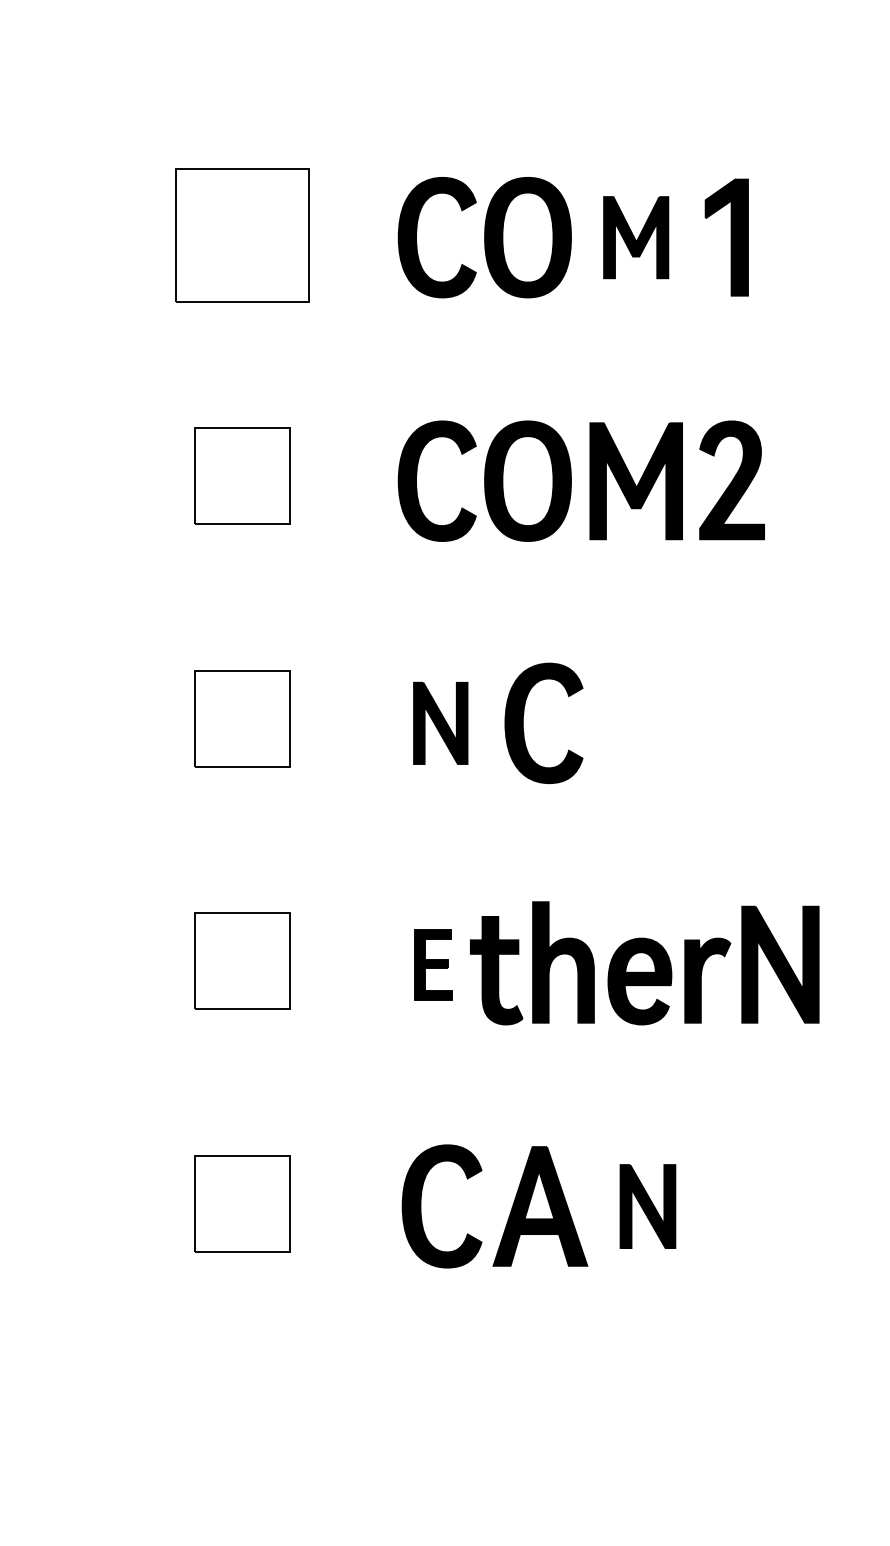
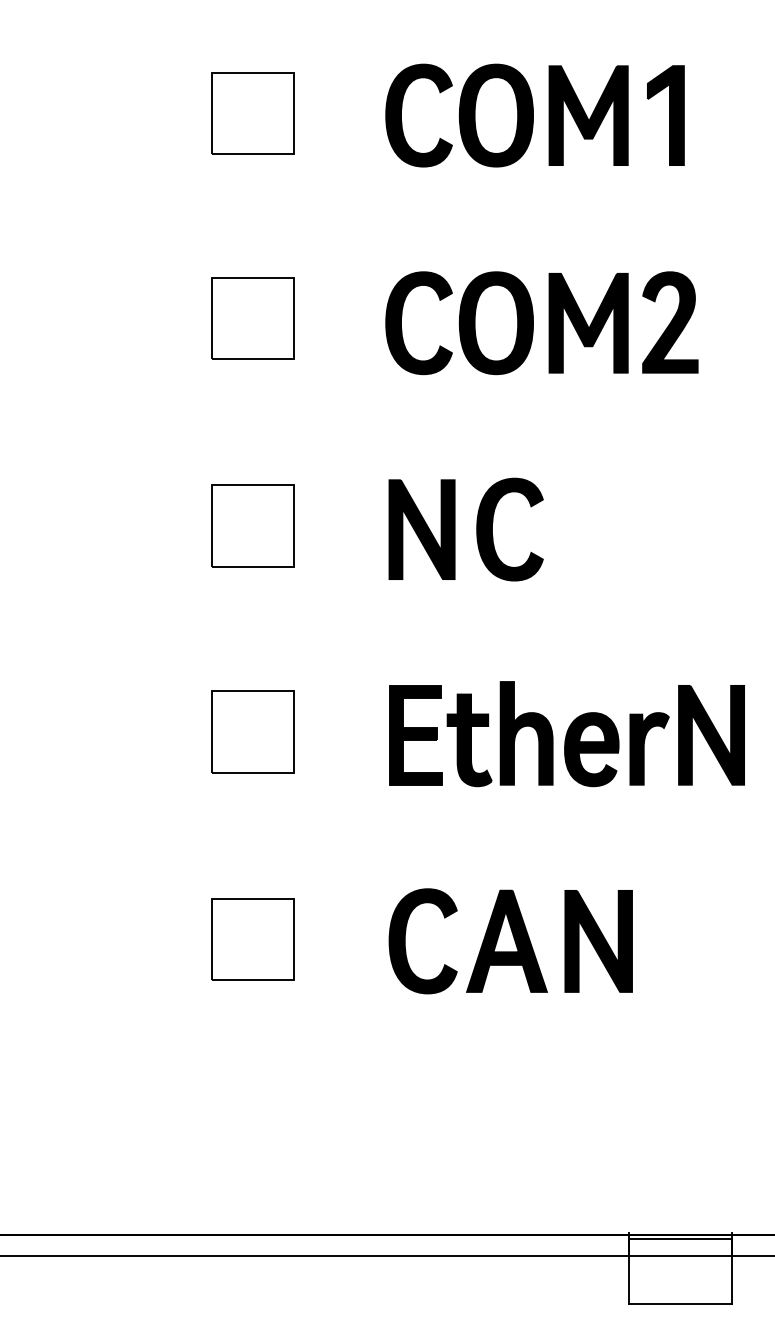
part: (241, 235) -> (252, 113), size x0.71
part: (636, 237) -> (588, 115), size x1.43
part: (440, 723) -> (421, 529), size x1.43
part: (433, 964) -> (415, 735), size x1.67
part: (647, 1206) -> (598, 941), size x1.43

